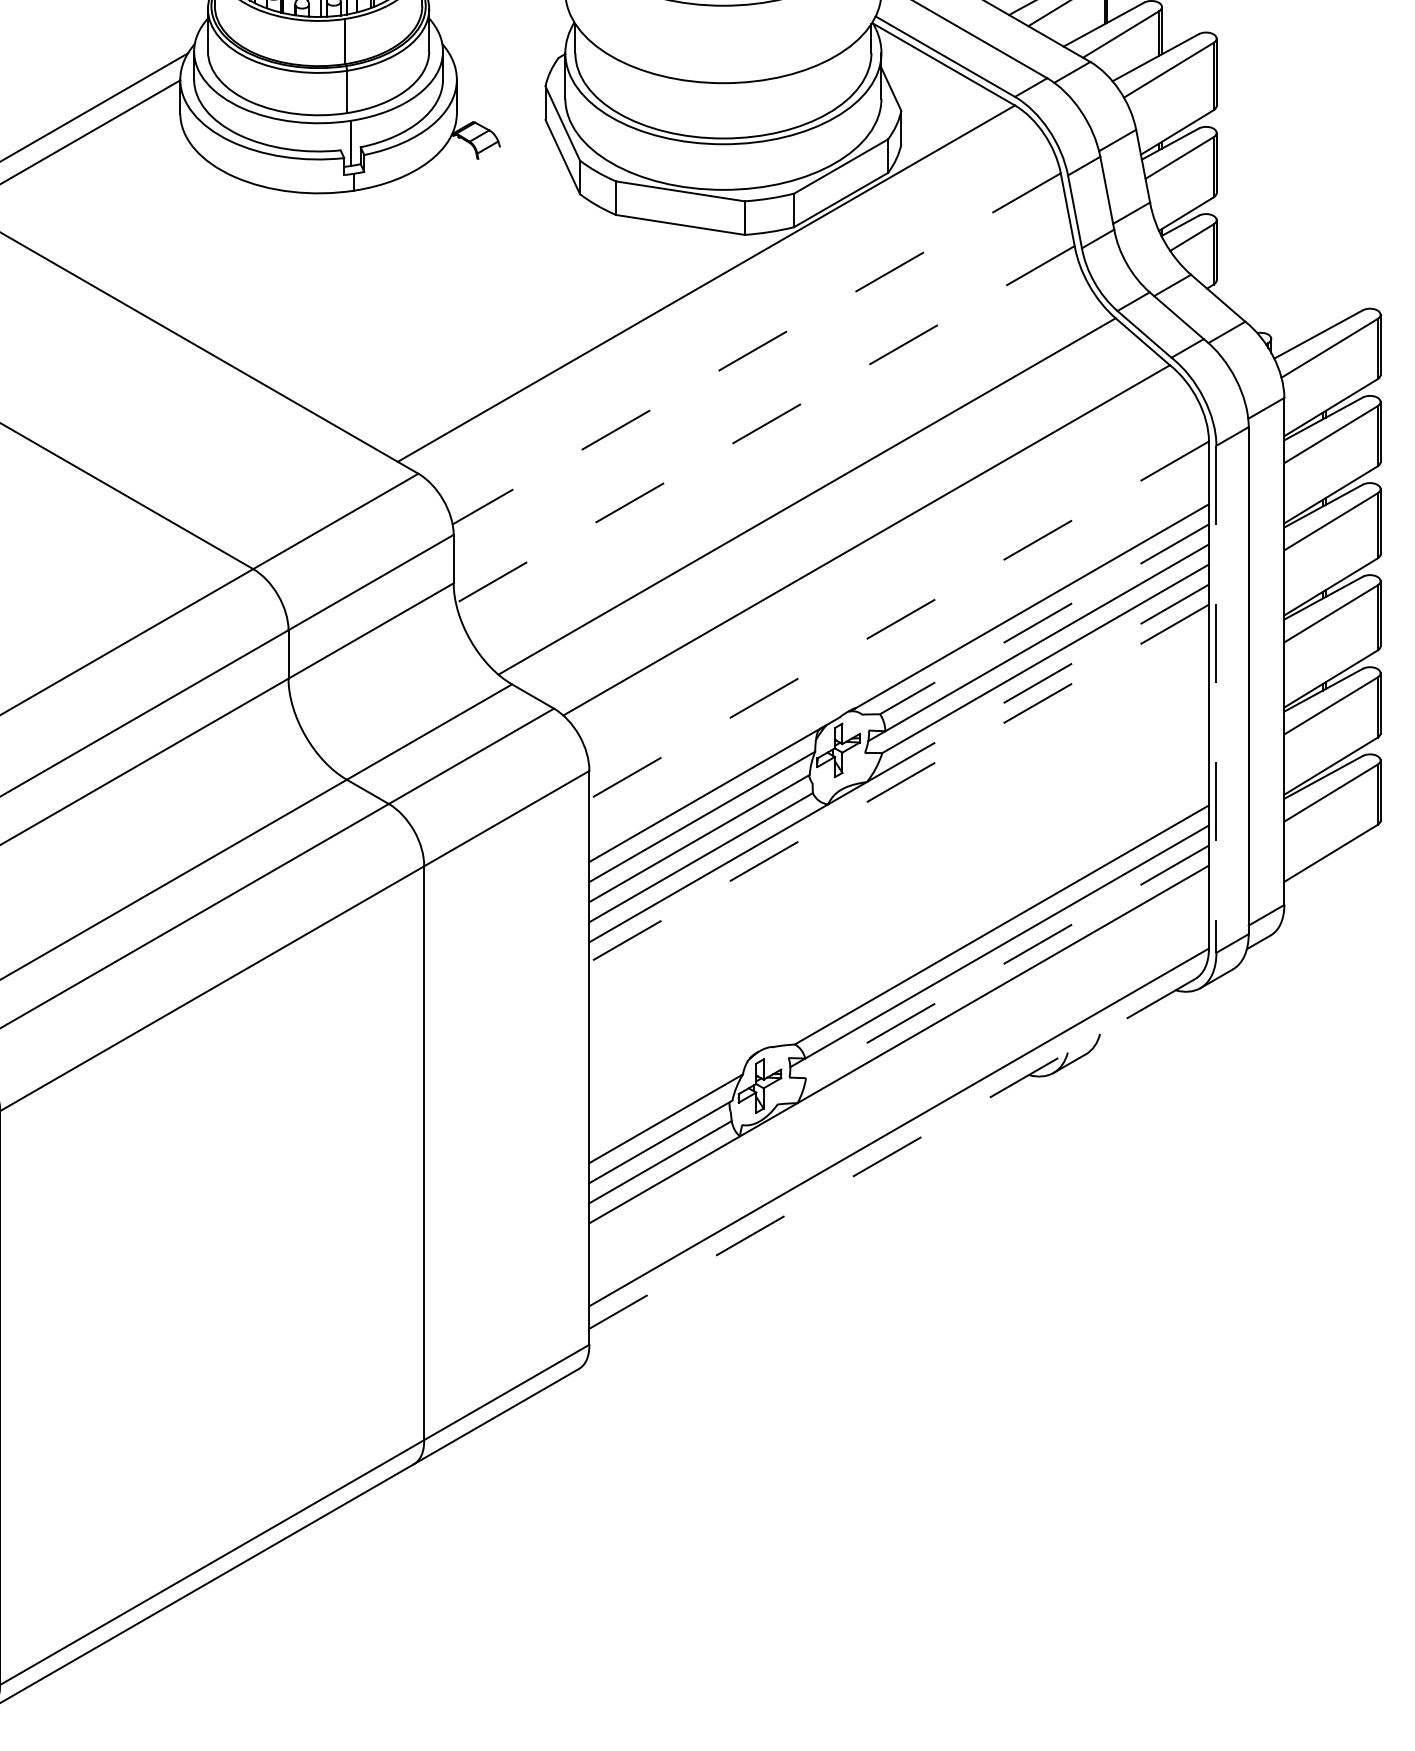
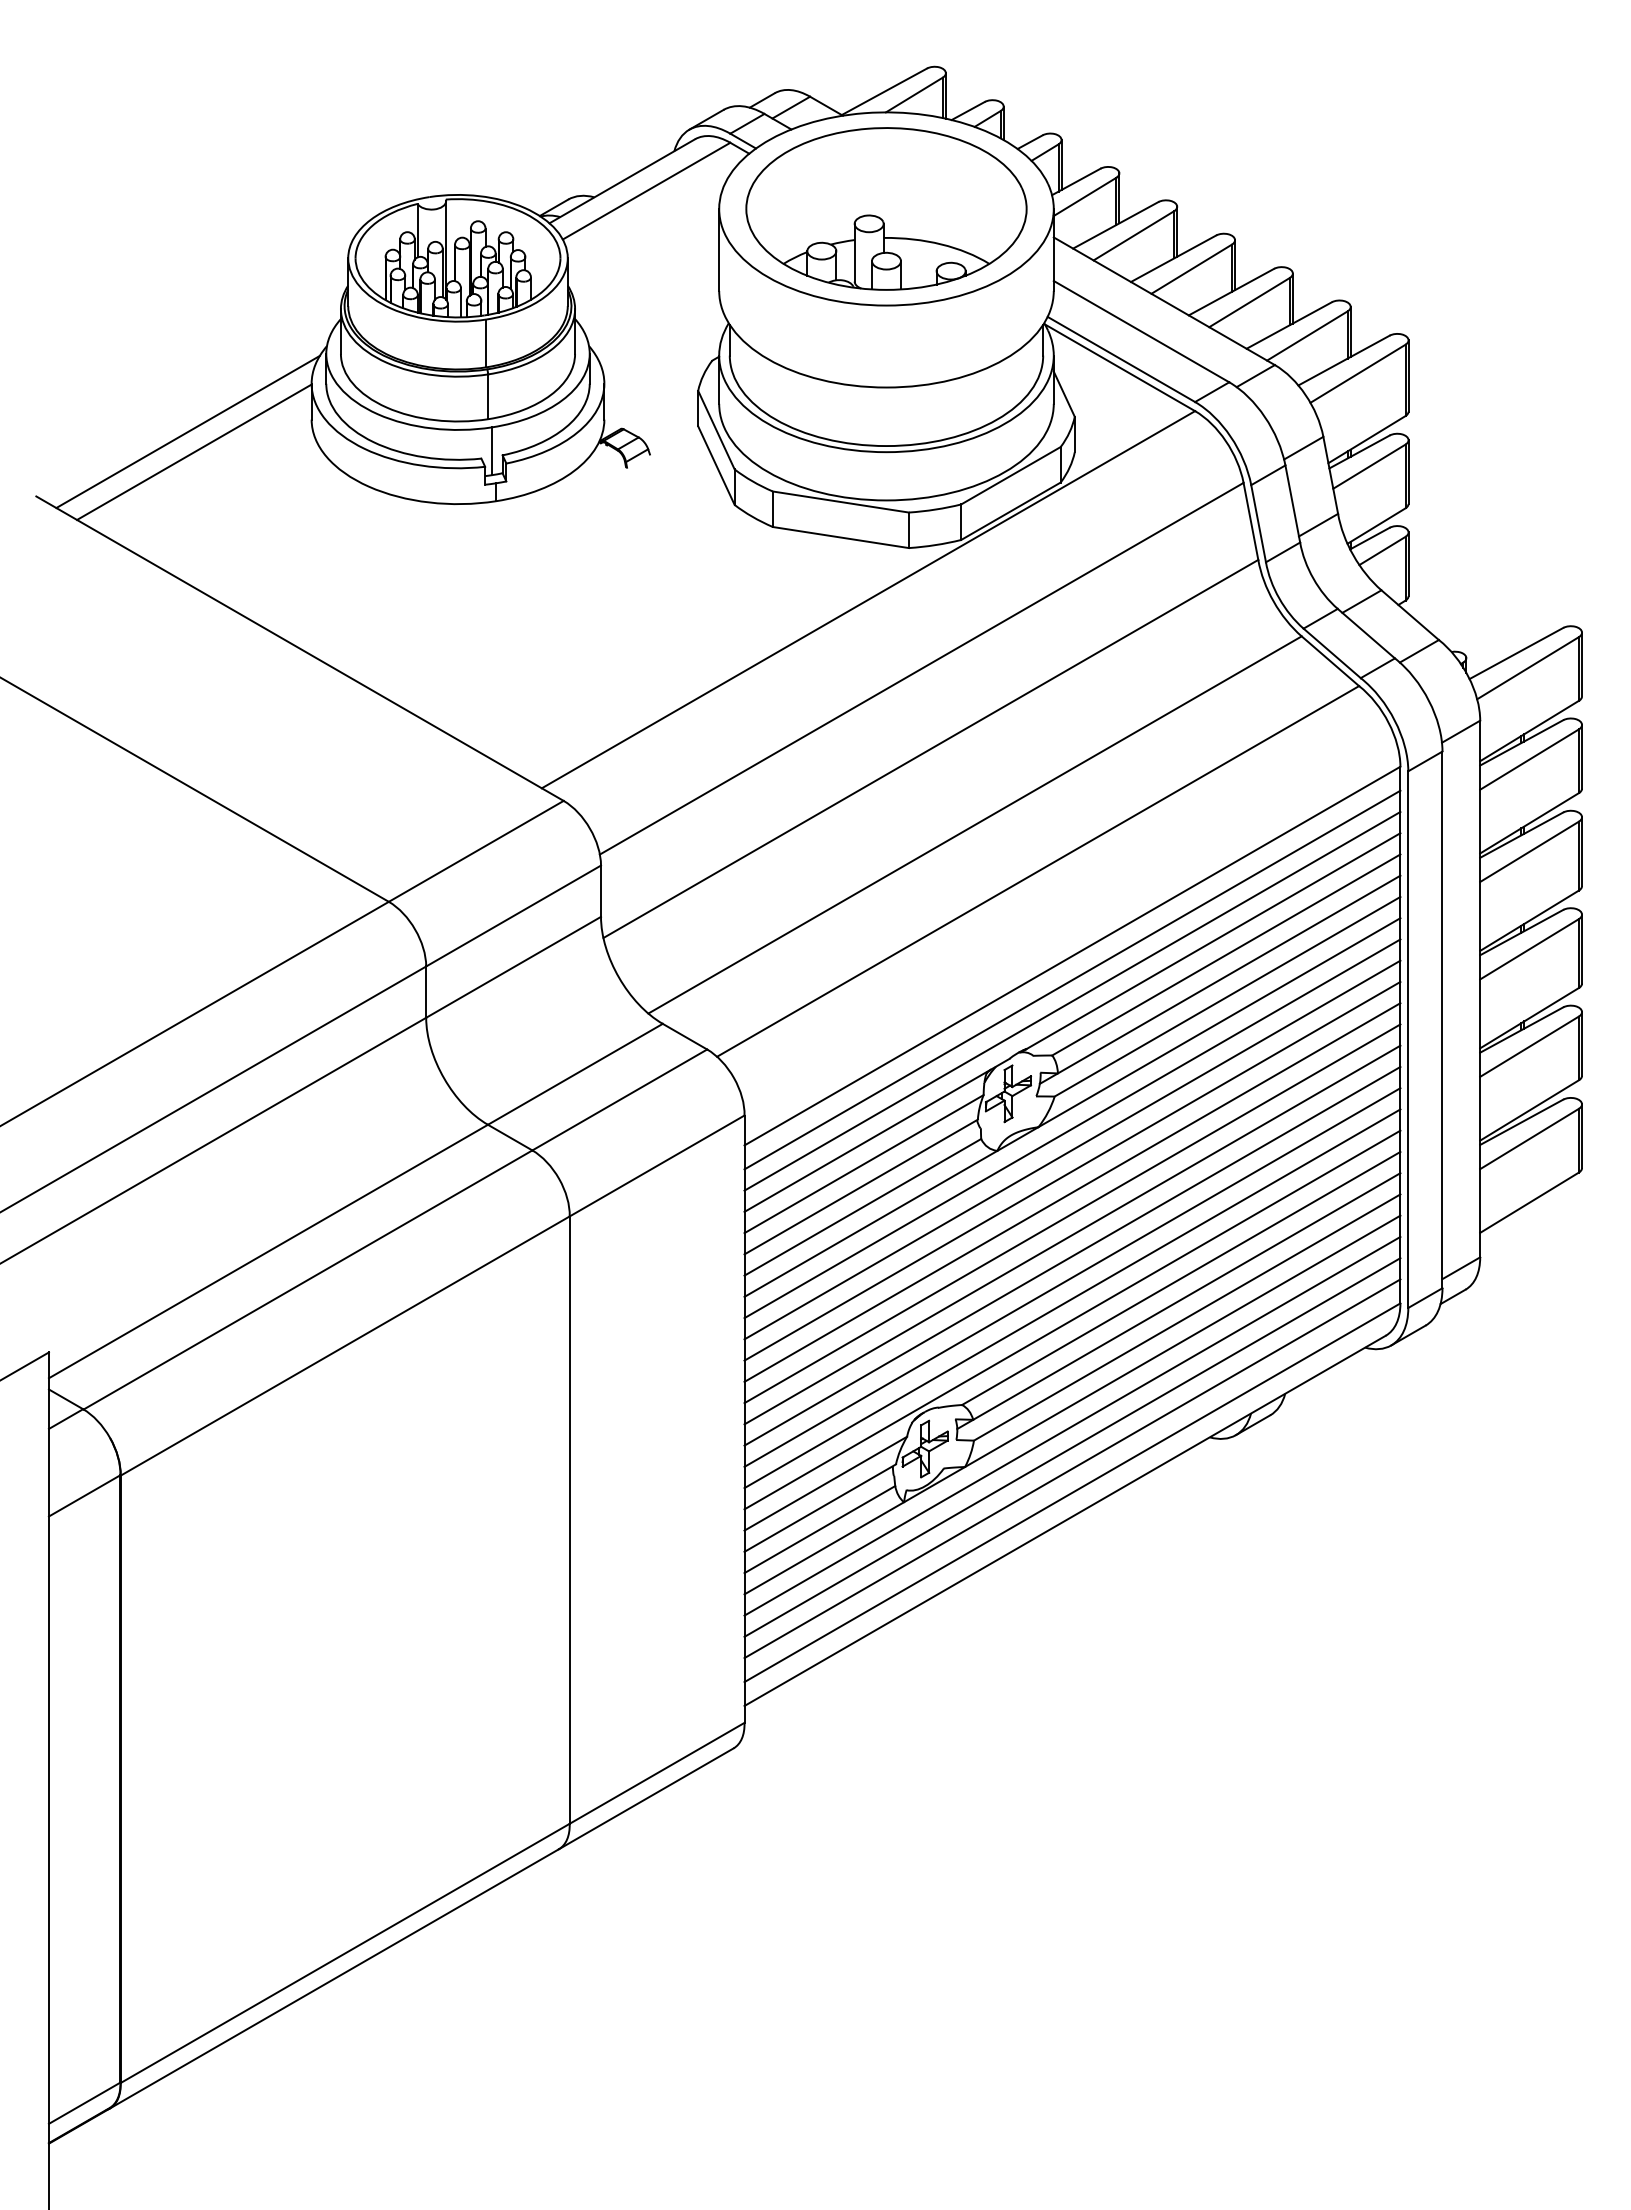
line: (756, 348) -> (921, 668), dashed -> solid
line: (765, 425) -> (930, 749), dashed -> solid
line: (1043, 619) -> (1225, 955), dashed -> solid
line: (899, 620) -> (1072, 956), dashed -> solid
line: (899, 642) -> (1072, 979), added
line: (899, 662) -> (1072, 1000), added
line: (1038, 683) -> (1219, 1022), dashed -> solid
line: (1216, 700) -> (1408, 1040), dashed -> solid
line: (899, 783) -> (1072, 1128), dashed -> solid
line: (899, 803) -> (1072, 1149), added
line: (899, 822) -> (1072, 1170), added
line: (899, 843) -> (1072, 1192), added
line: (899, 863) -> (1072, 1213), added
line: (899, 883) -> (1072, 1234), added
line: (899, 903) -> (1072, 1255), added
line: (899, 924) -> (1072, 1277), added
line: (899, 943) -> (1072, 1298), added
line: (1006, 961) -> (1186, 1317), dashed -> solid
line: (899, 963) -> (1072, 1319), added
line: (899, 1063) -> (1072, 1425), added
line: (899, 1084) -> (1072, 1447), added
line: (899, 1104) -> (1072, 1468), added
line: (891, 1154) -> (1064, 1521), dashed -> solid

